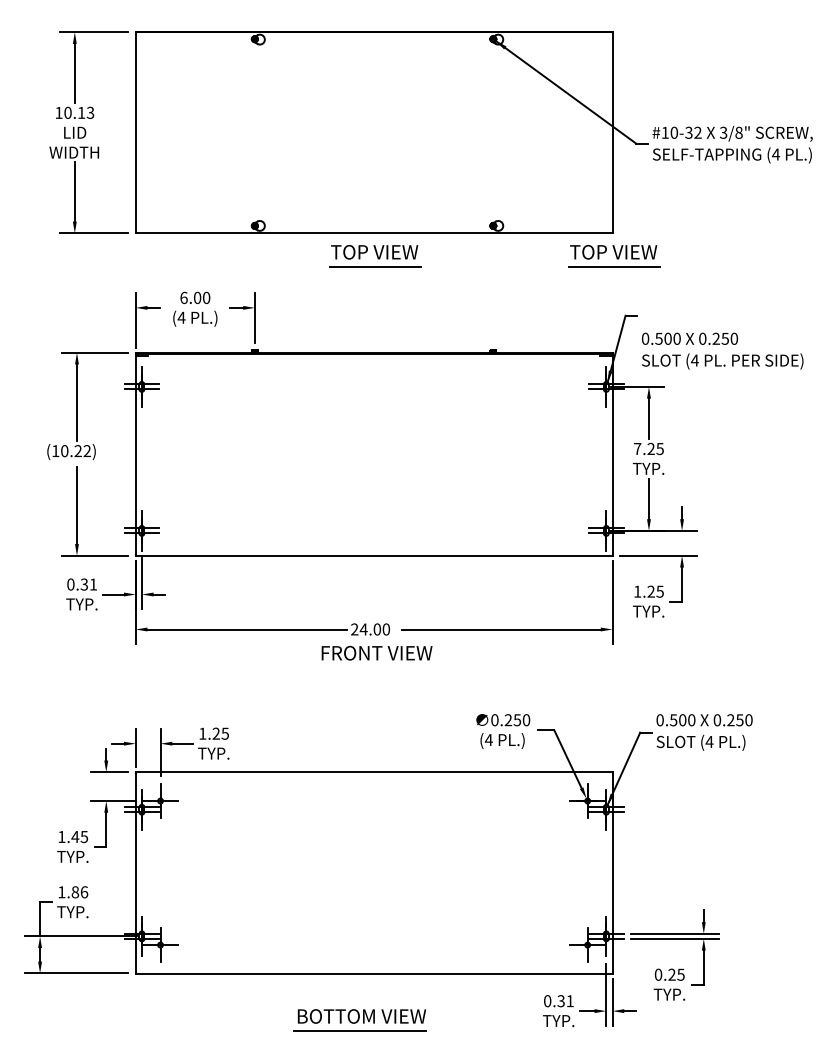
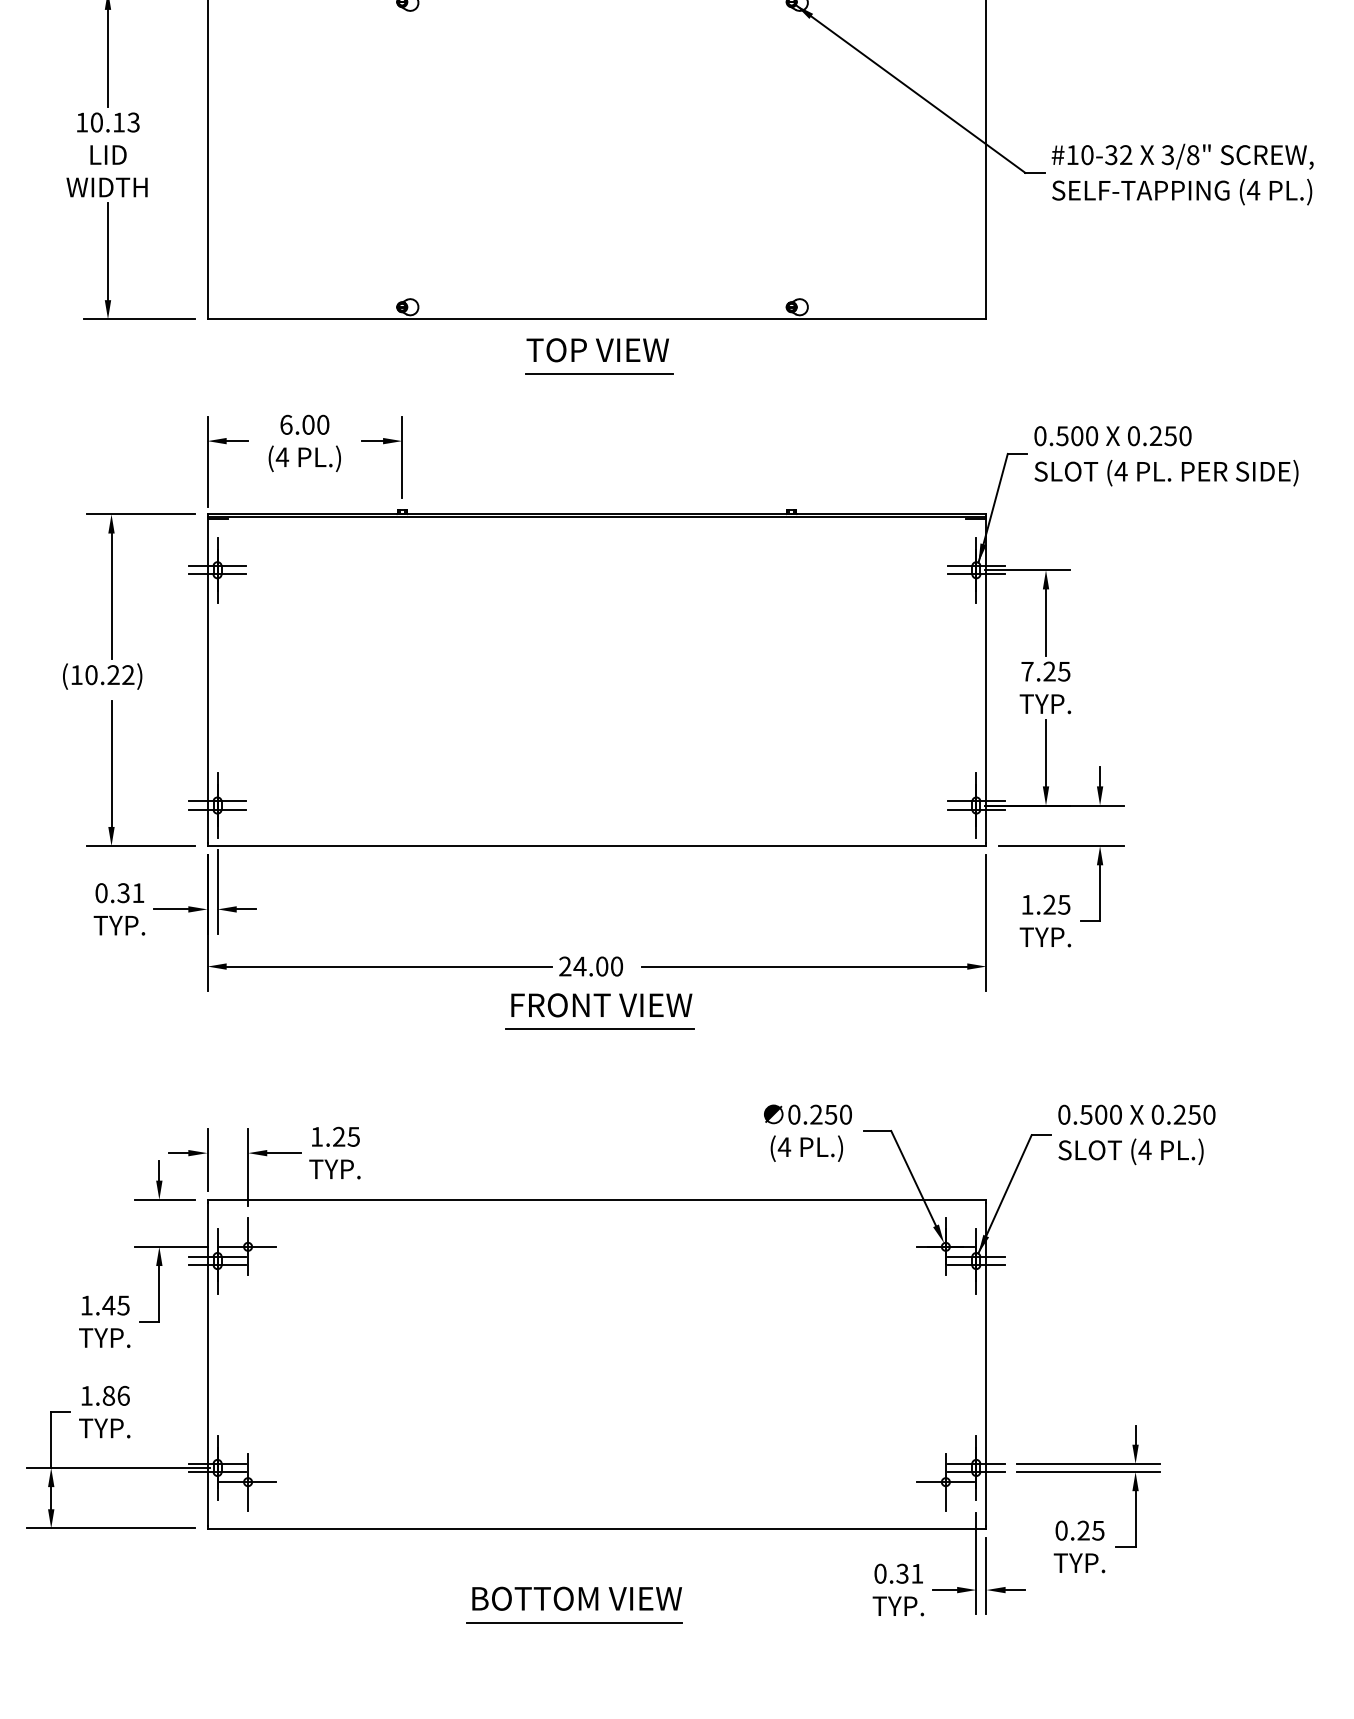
part: (614, 256) -> (989, 357), removed
text: (722, 350) -> (1166, 455), moved
line: (375, 667) -> (599, 1028), added

